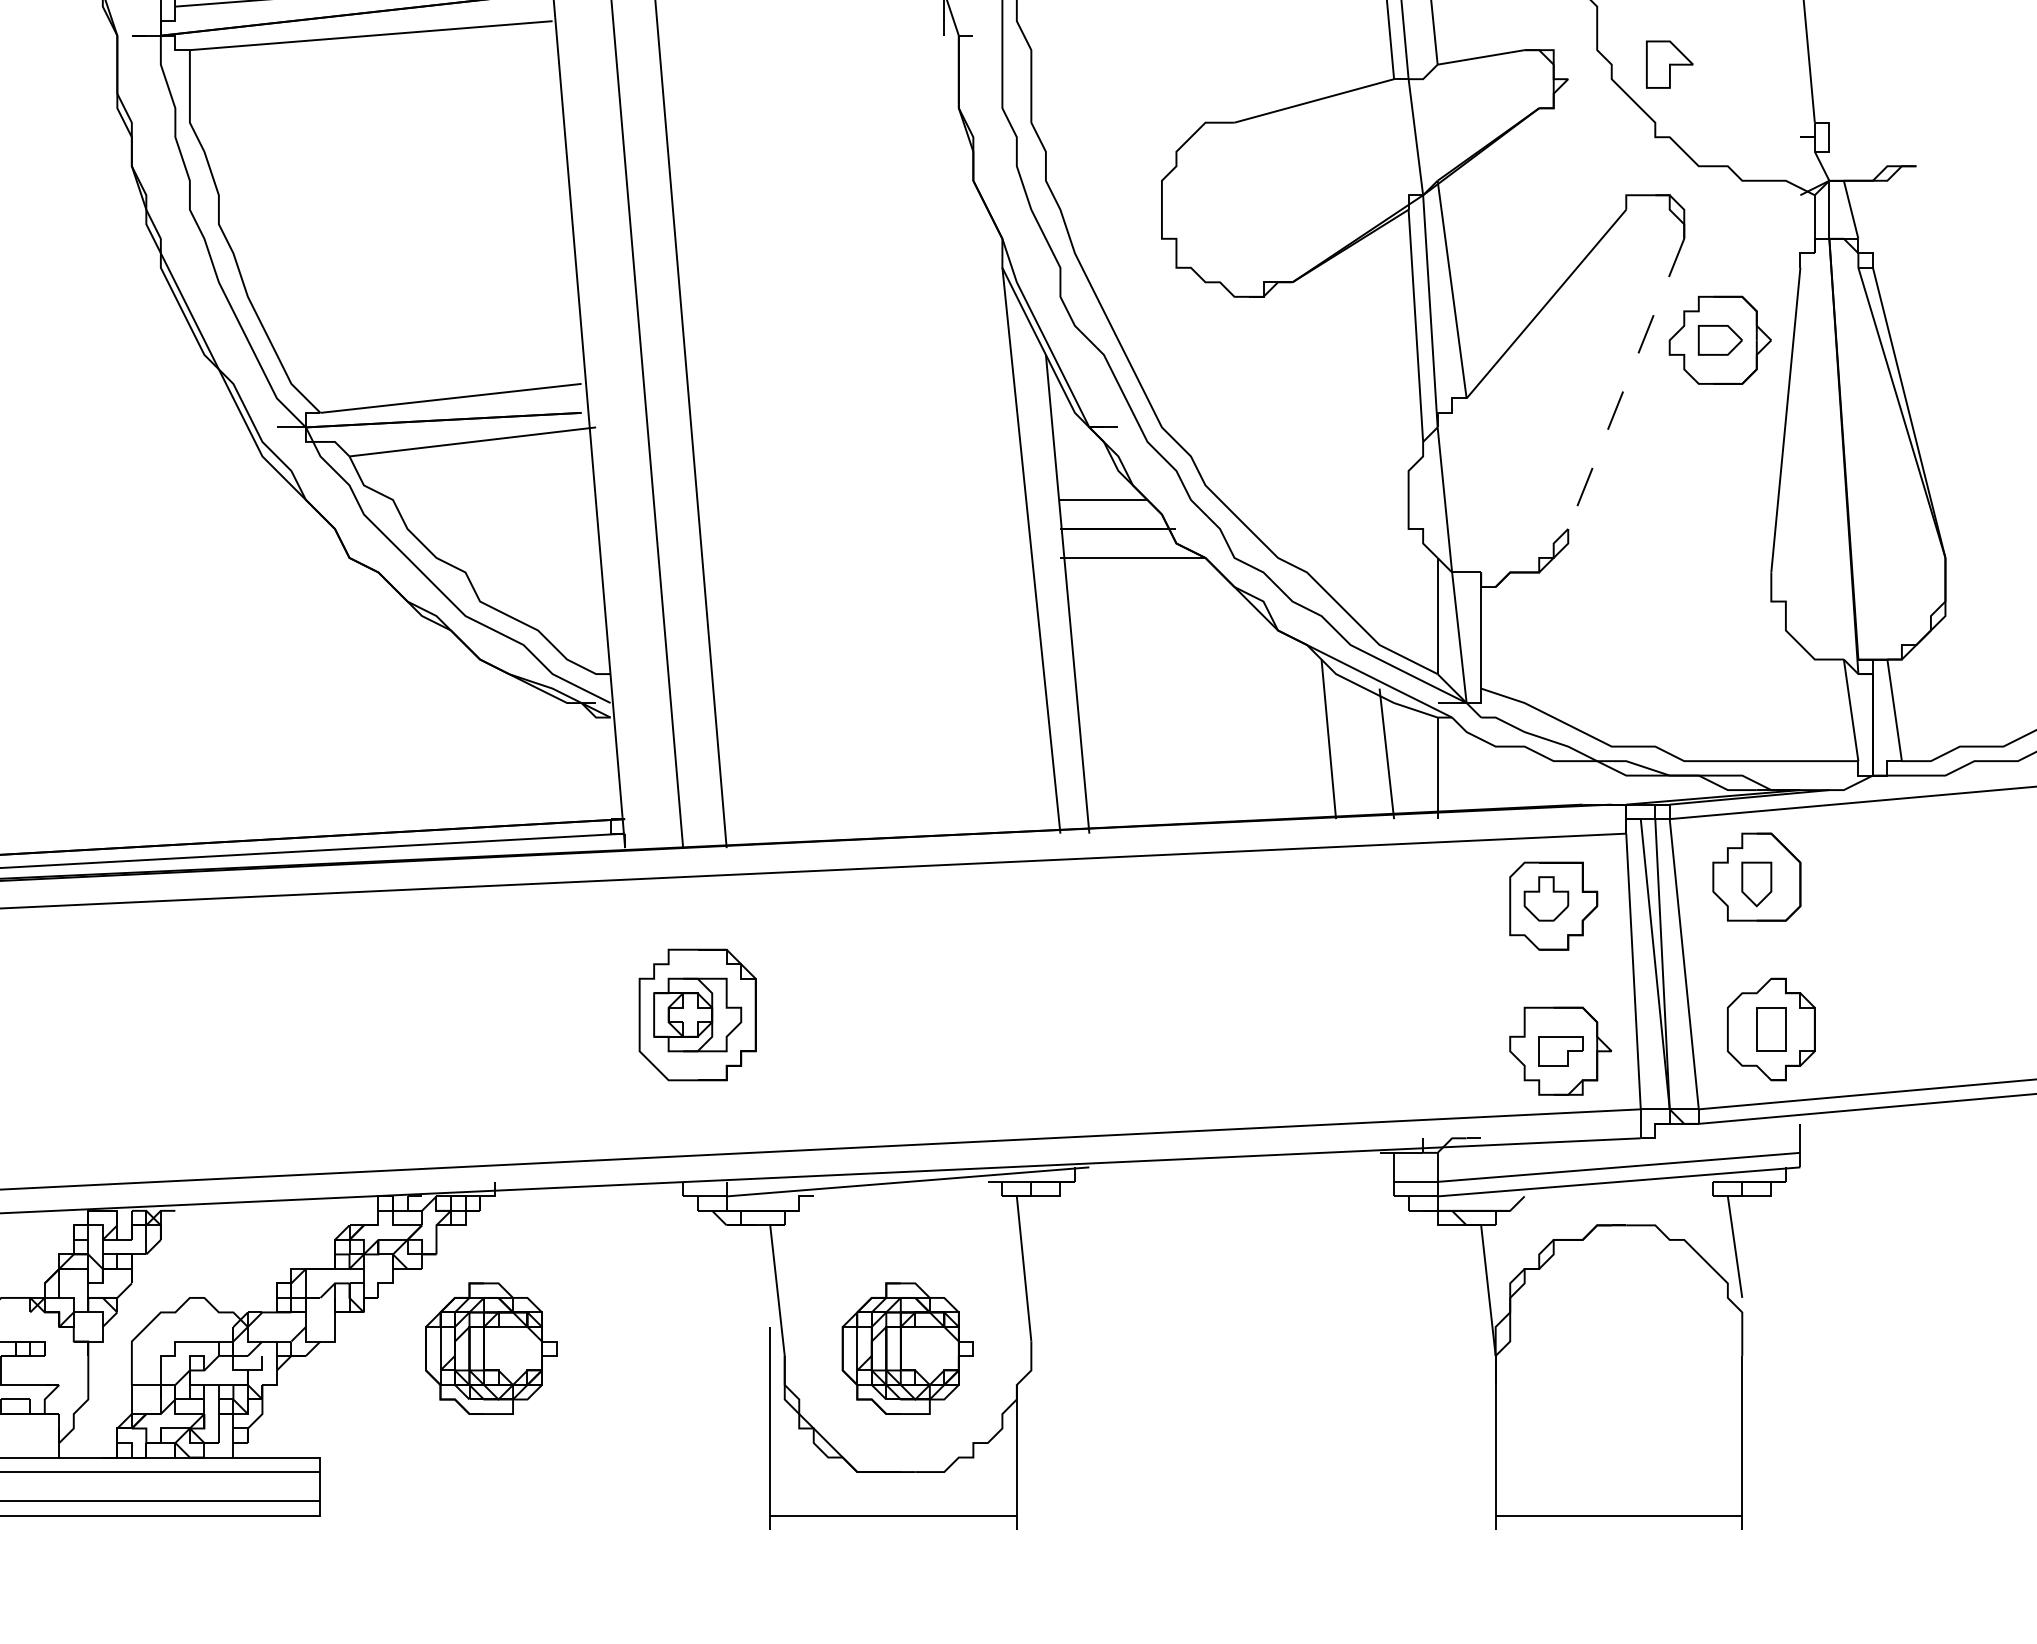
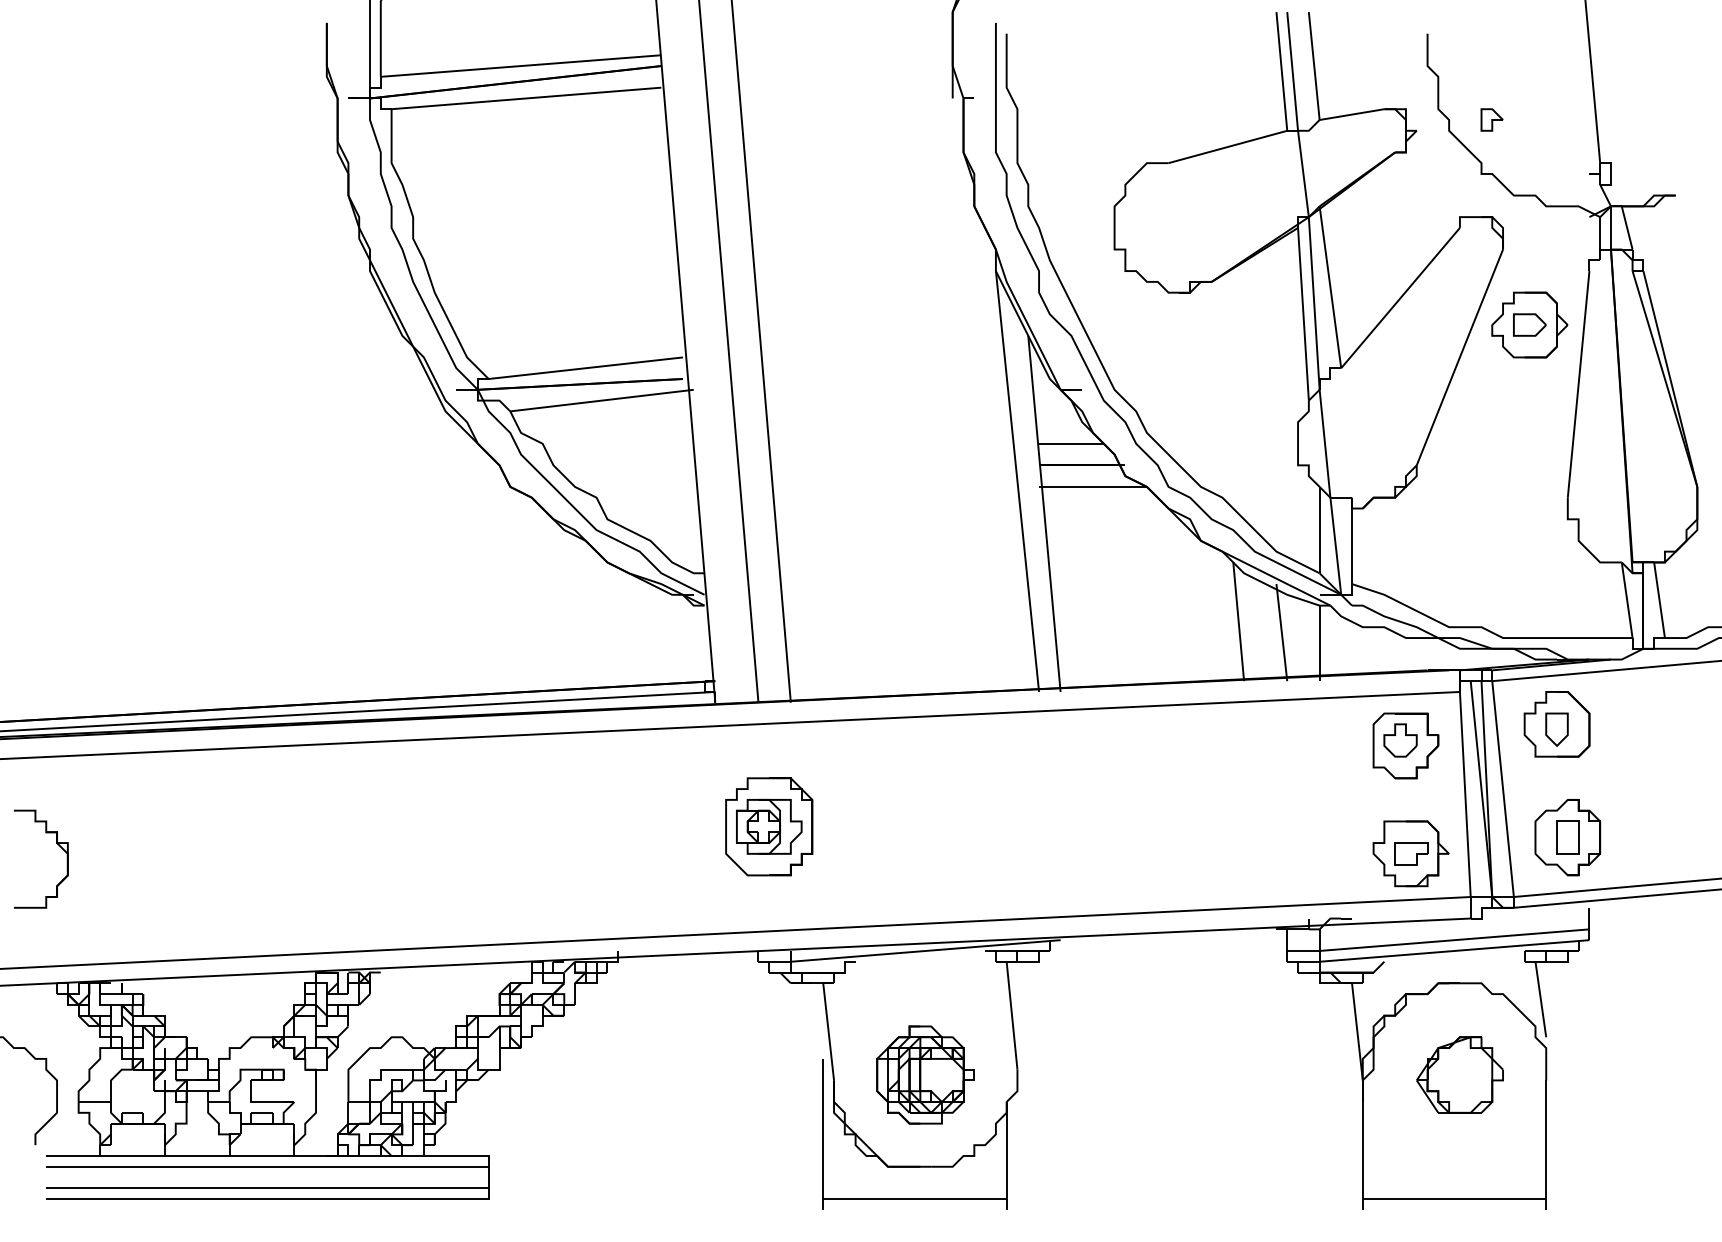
part: (1668, 63) -> (1491, 119), size x0.62
line: (1625, 383) -> (1459, 357), dashed -> solid
part: (490, 1347) -> (615, 1074), removed
part: (1625, 1347) -> (1459, 1074), added

